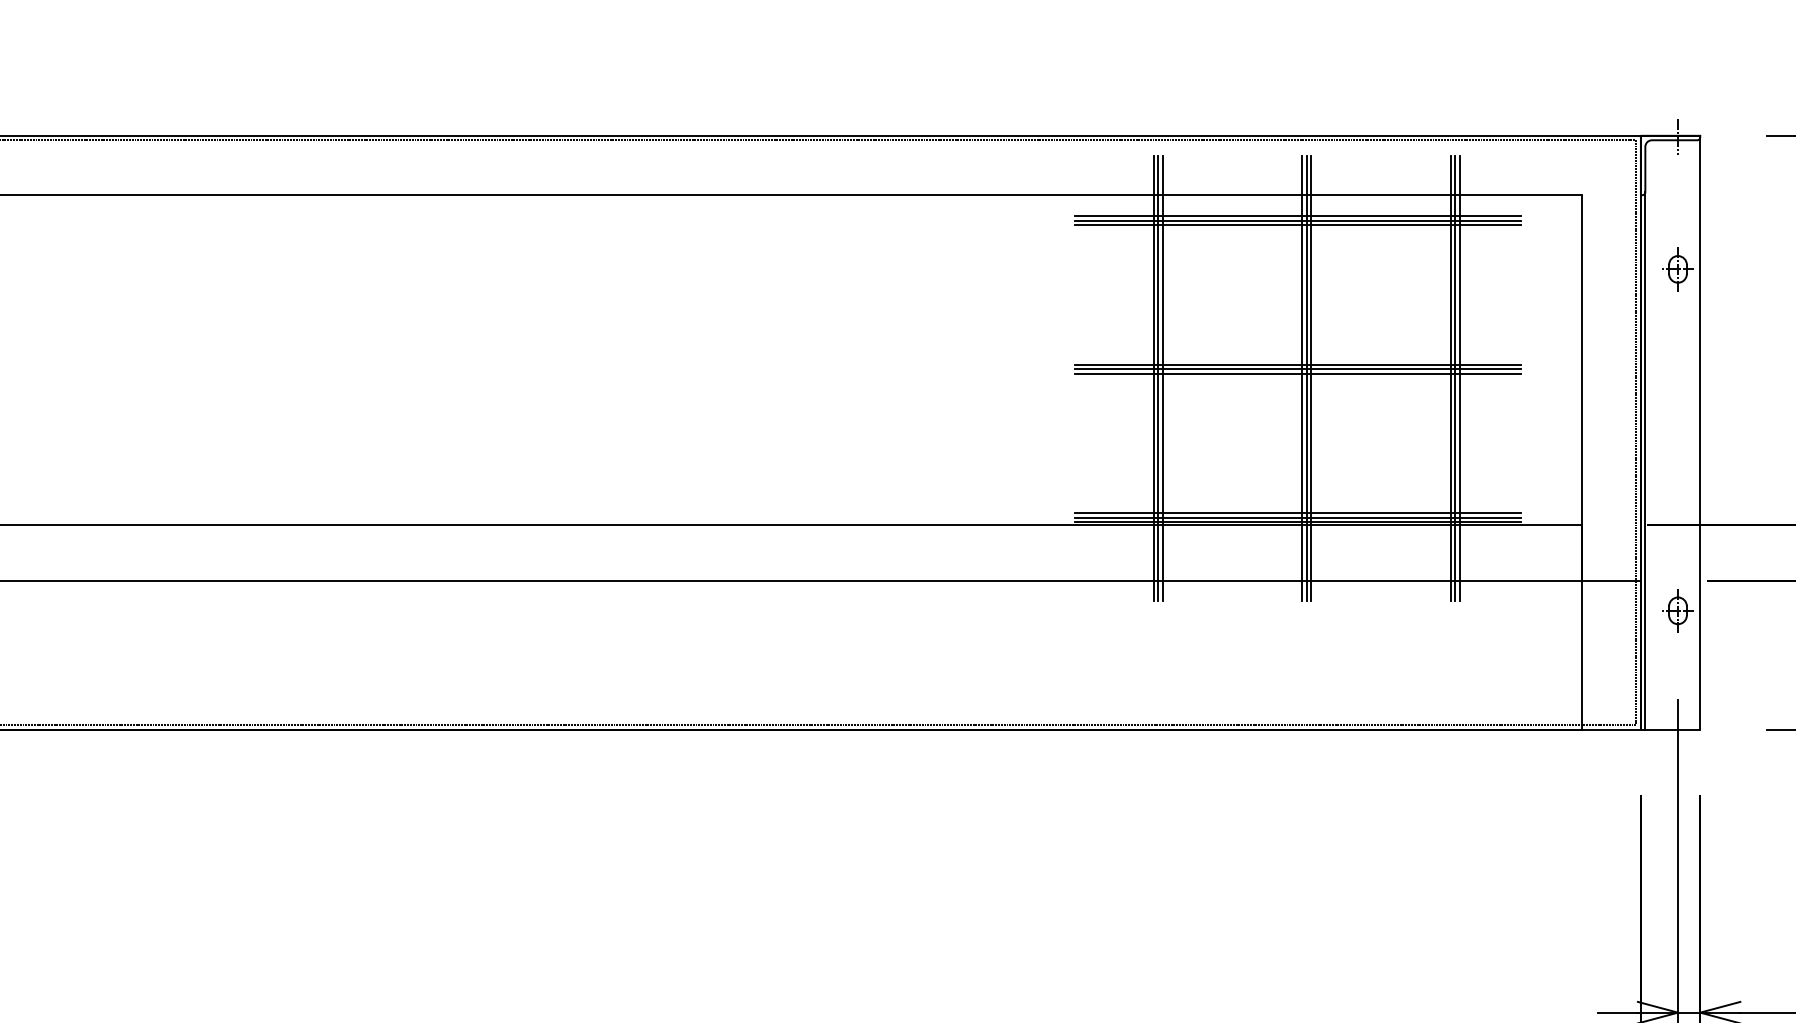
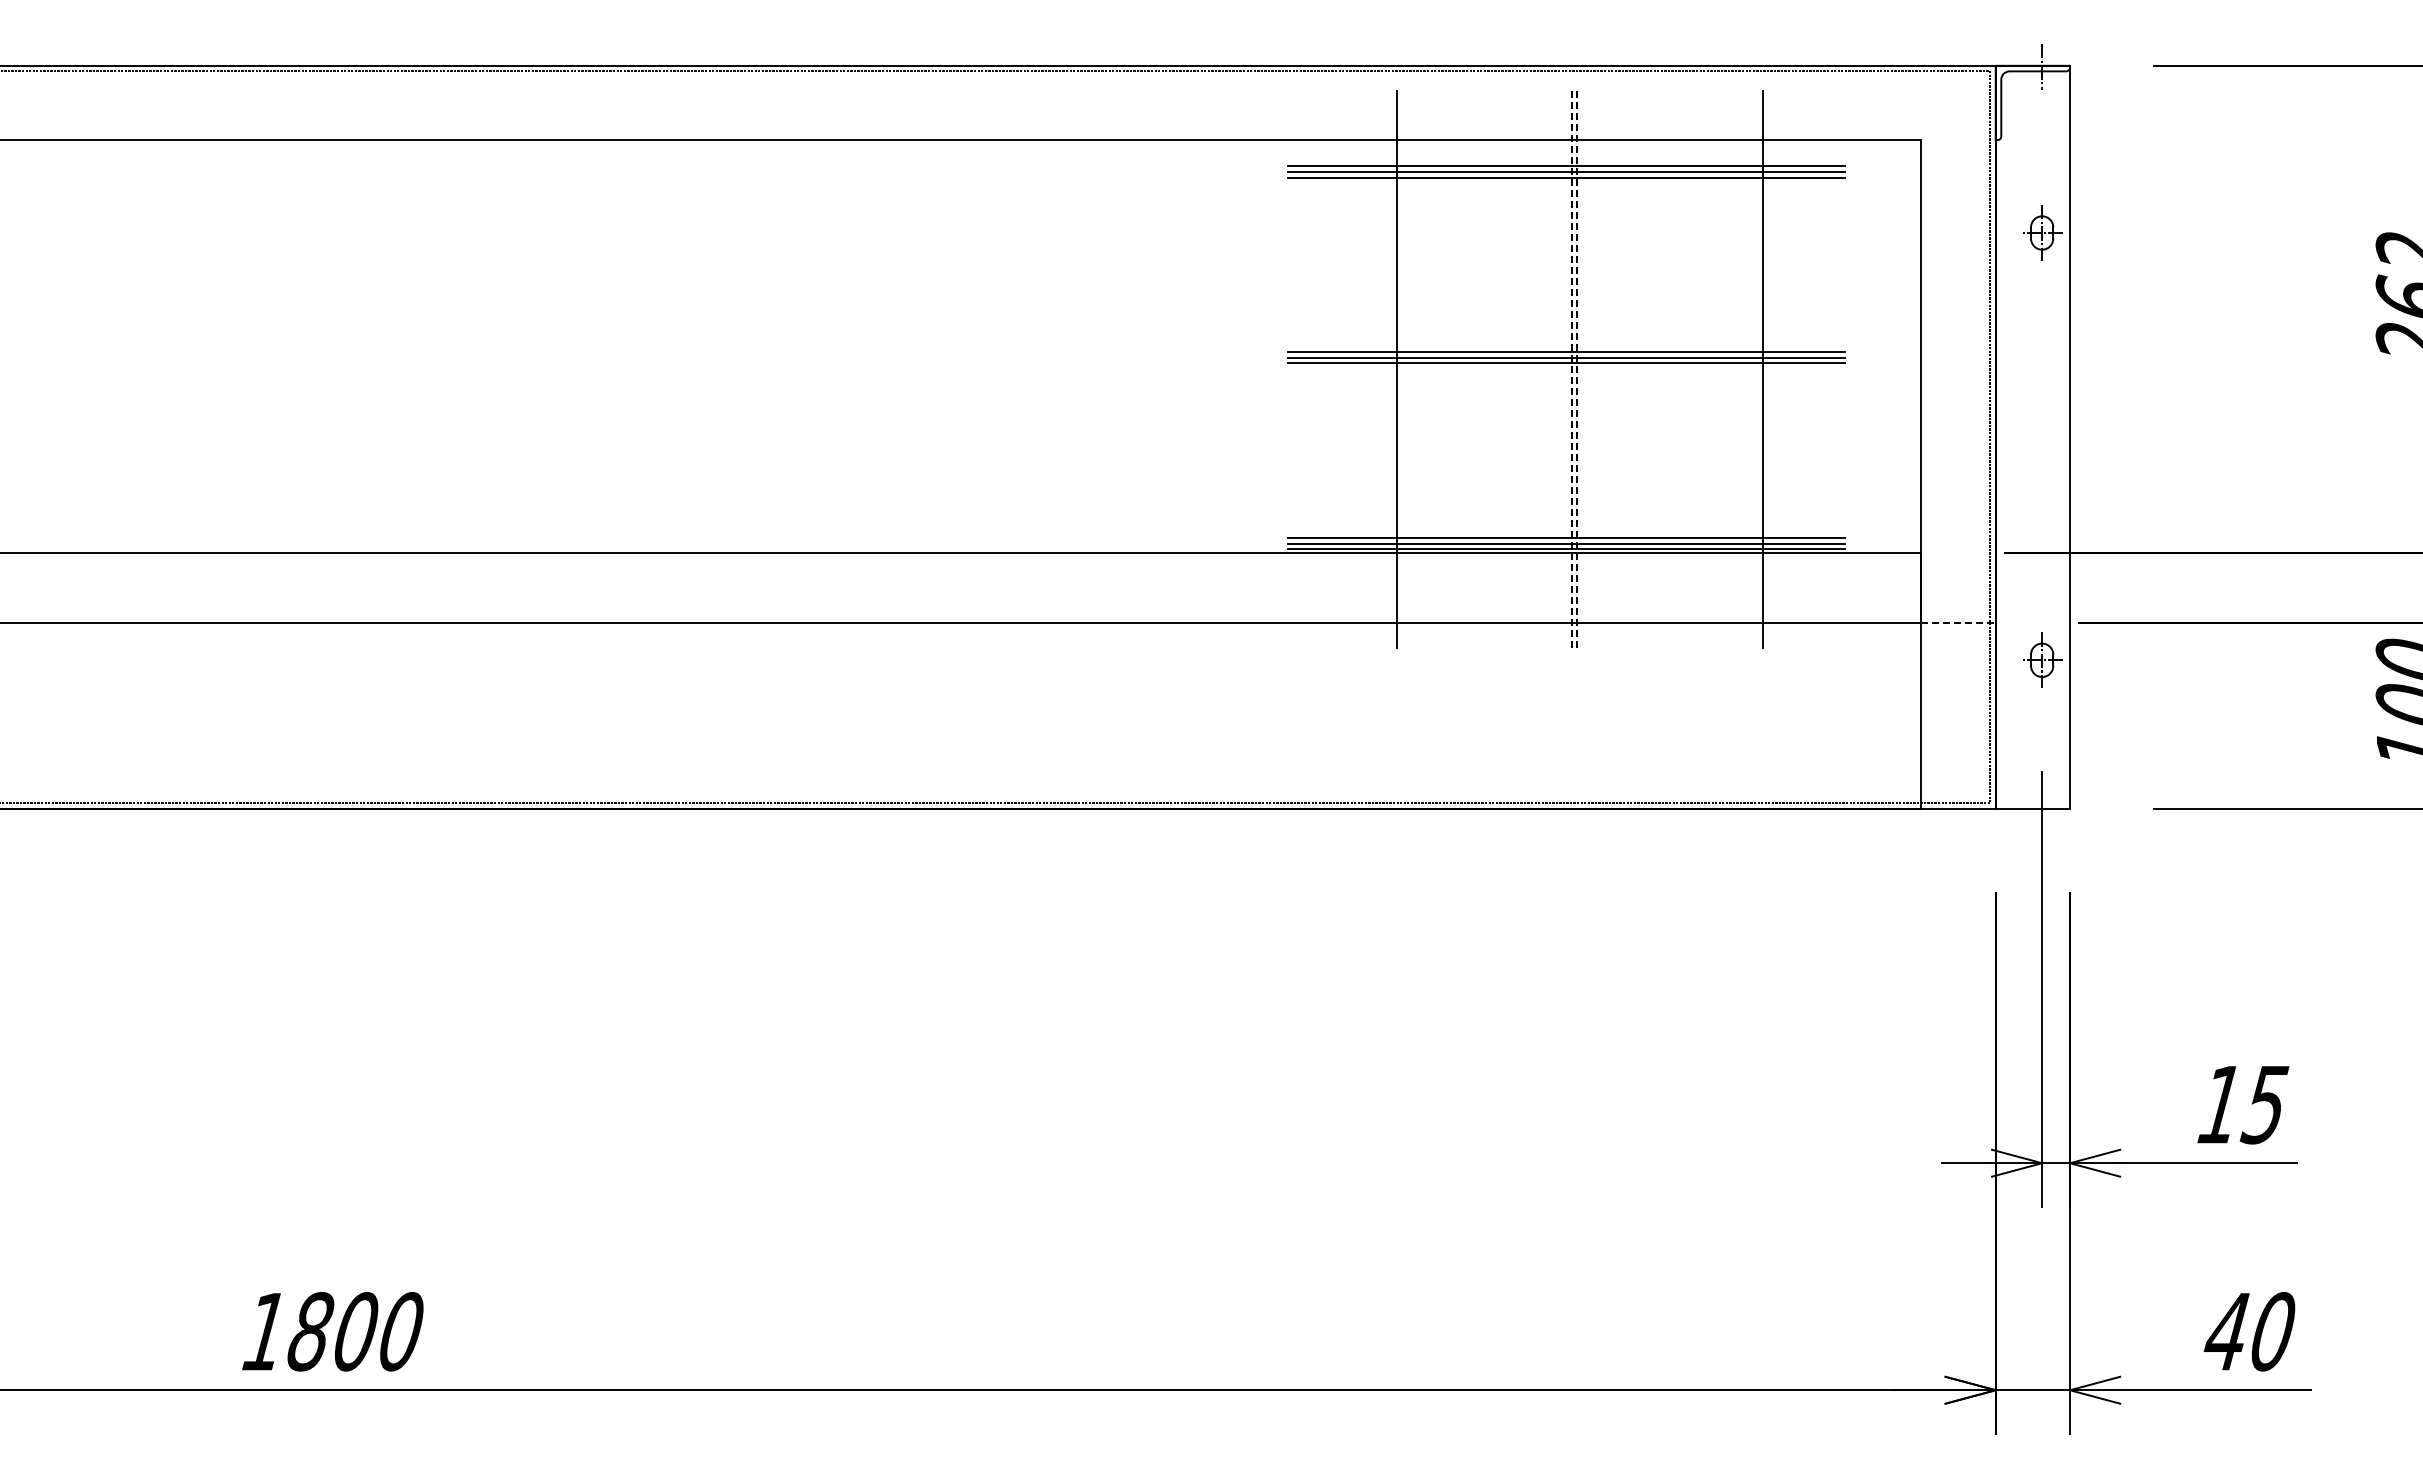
line: (1154, 378) -> (1386, 369), removed
line: (1158, 378) -> (1391, 369), removed
line: (1301, 378) -> (1571, 369), solid -> dashed
line: (1306, 378) -> (1577, 369), solid -> dashed
line: (1311, 378) -> (1583, 369), removed
line: (1450, 378) -> (1757, 369), removed
line: (1459, 378) -> (1768, 369), removed
line: (1645, 460) -> (2001, 472), removed
line: (1611, 581) -> (1959, 623), solid -> dashed

